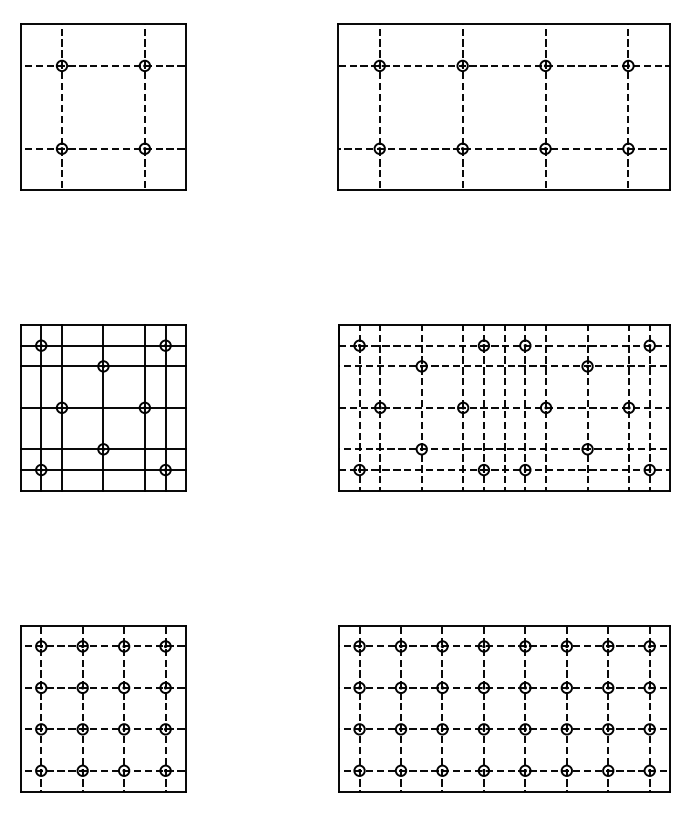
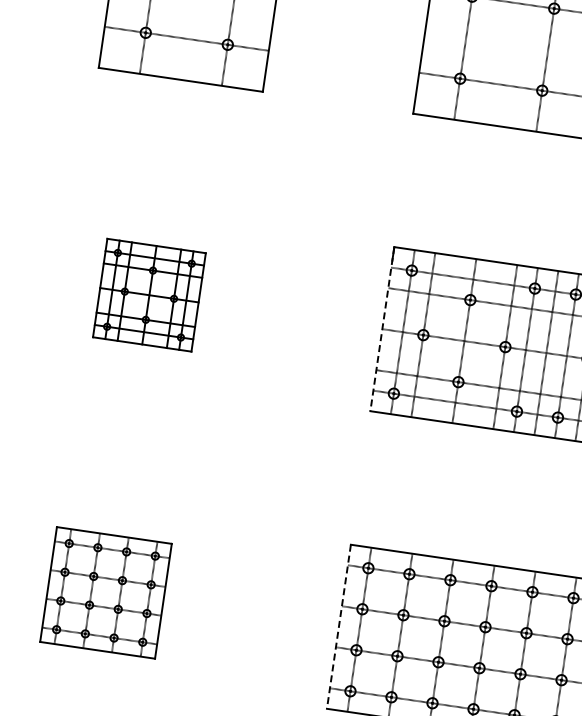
part: (103, 407) -> (149, 294), size x0.6
line: (338, 407) -> (382, 328), solid -> dashed
part: (103, 708) -> (106, 592), size x0.7
line: (338, 708) -> (338, 626), solid -> dashed

